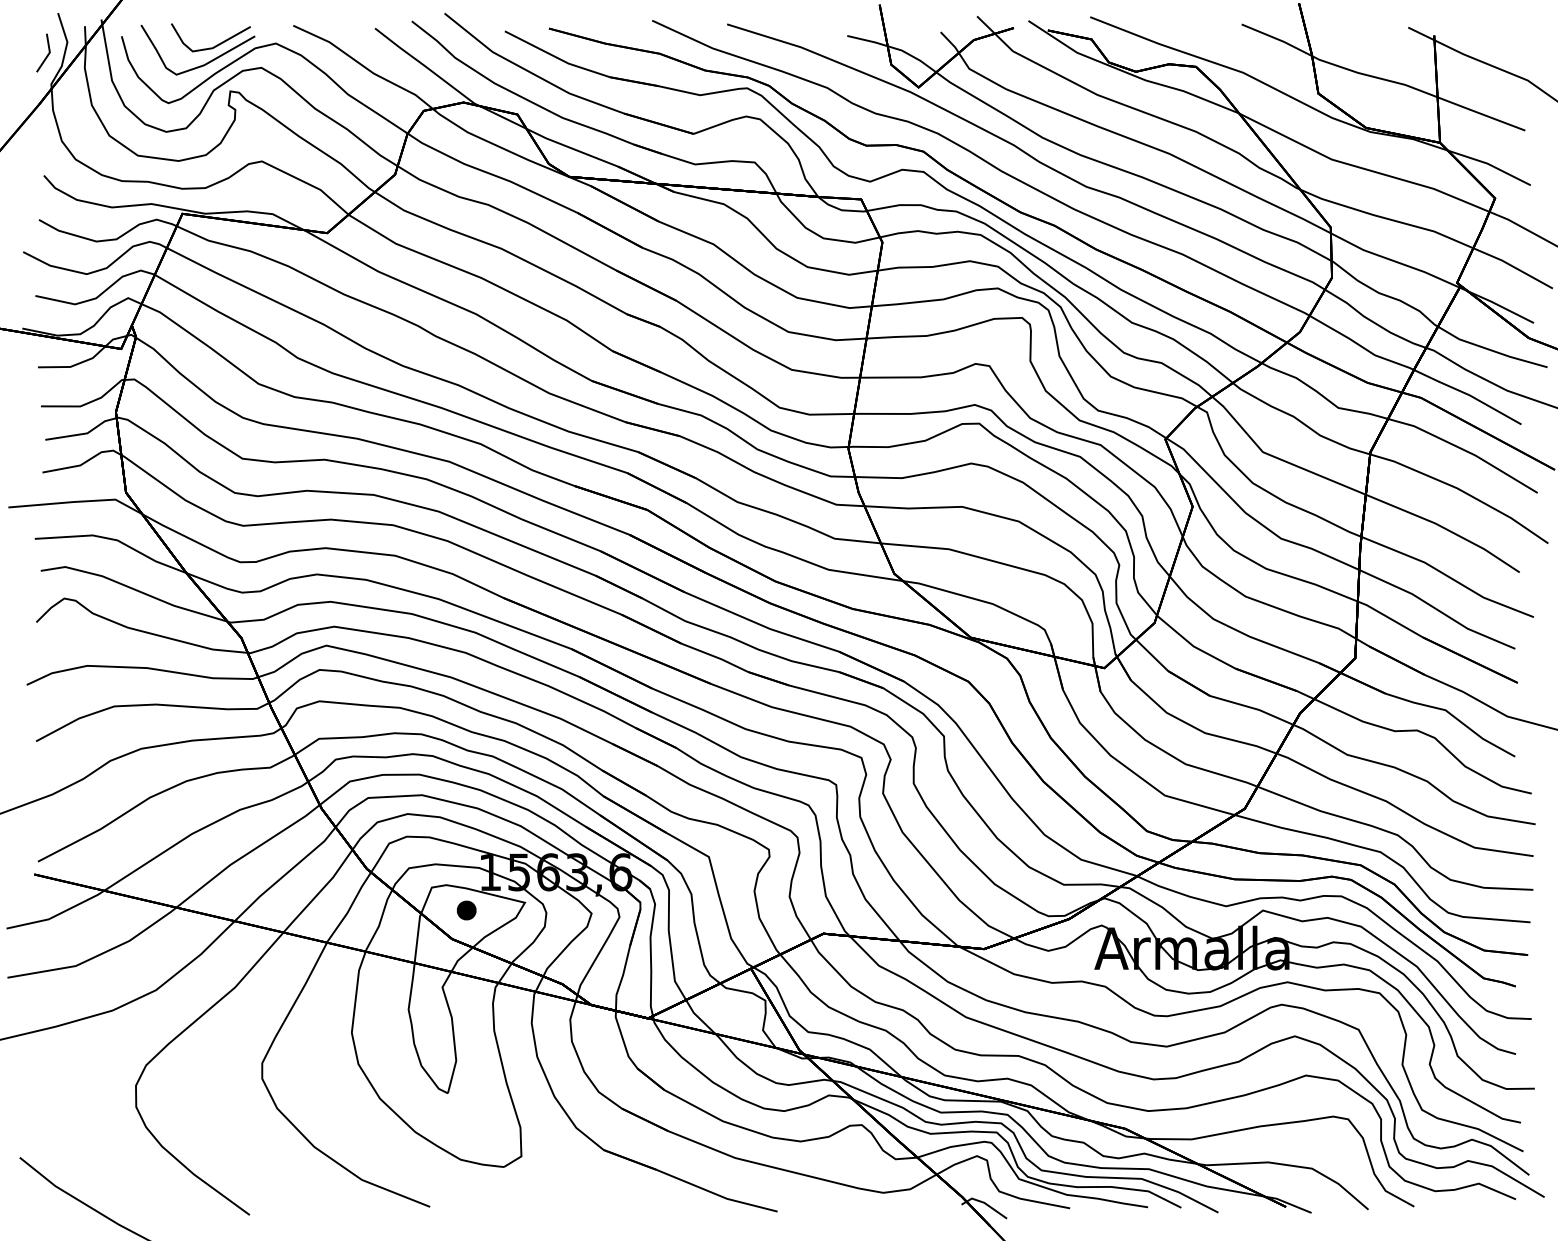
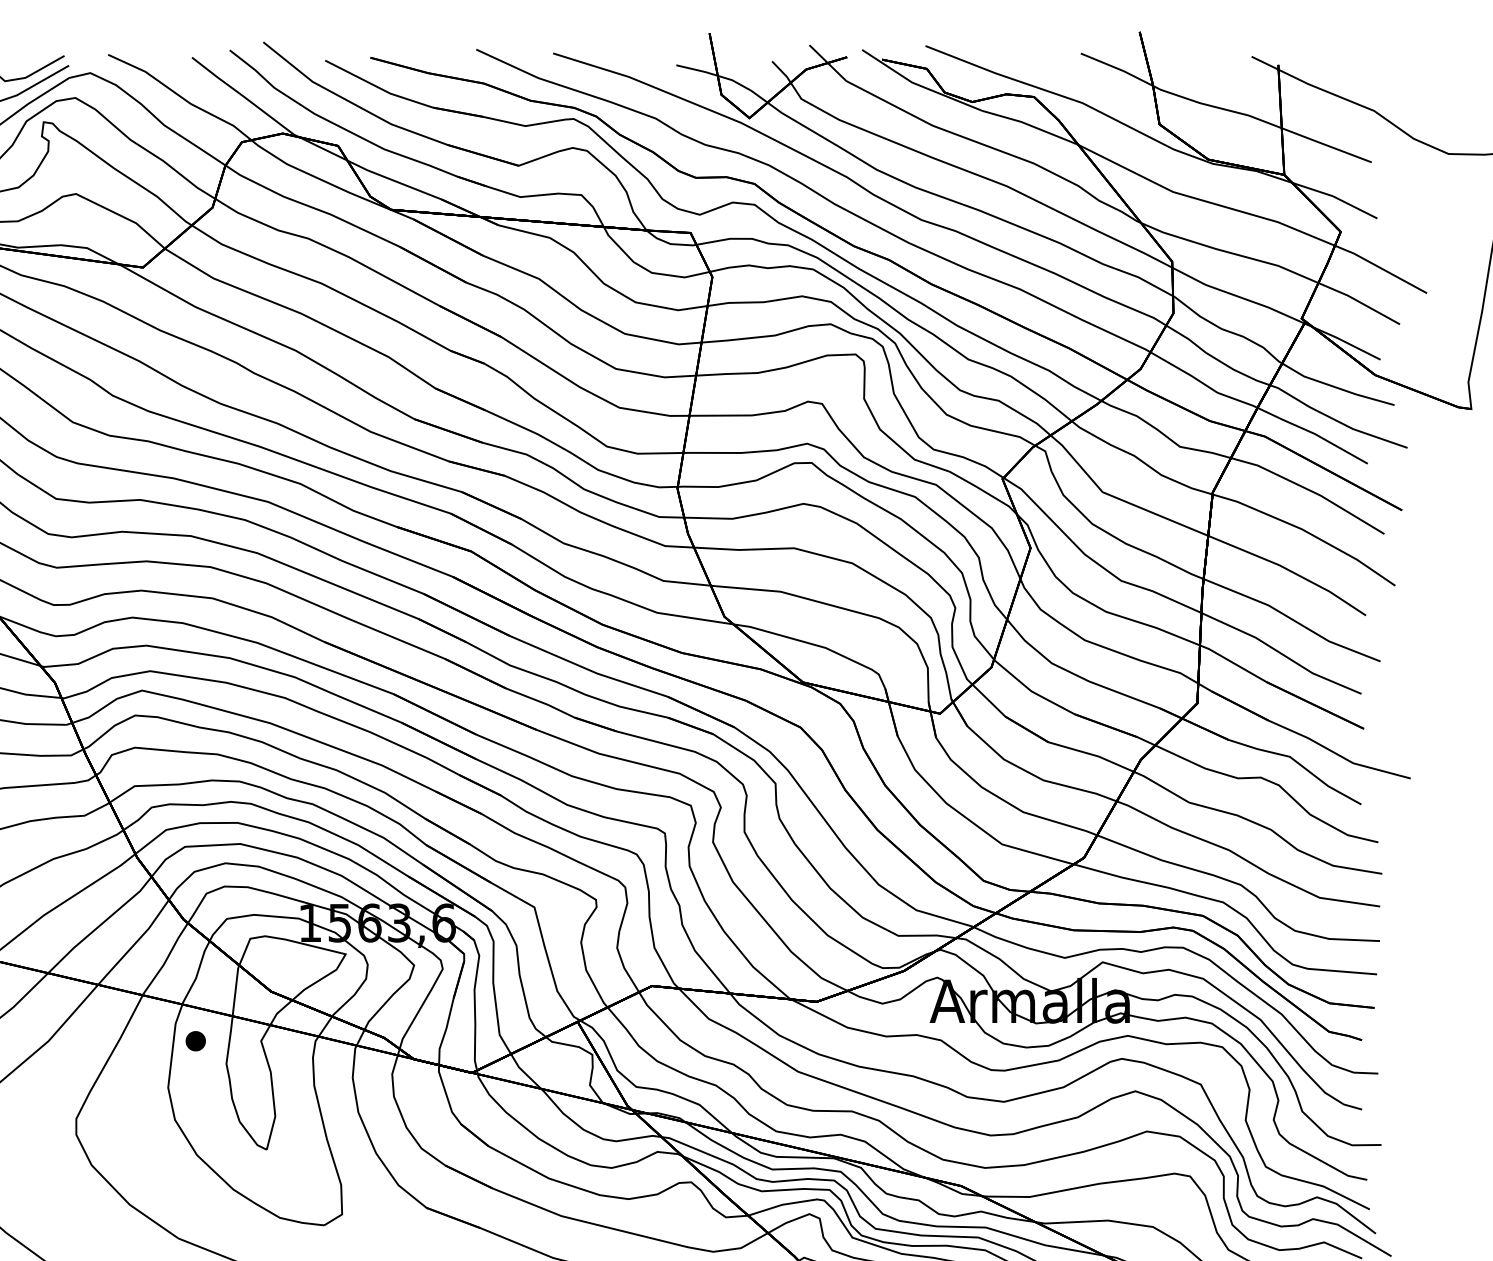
part: (466, 910) -> (195, 1041), moved

